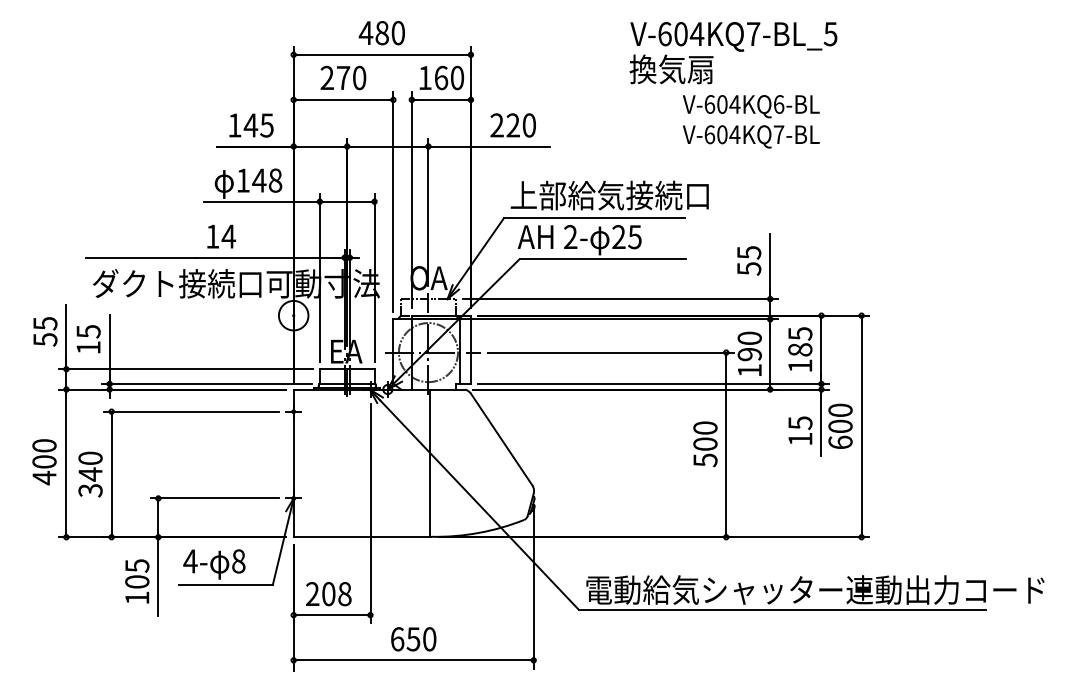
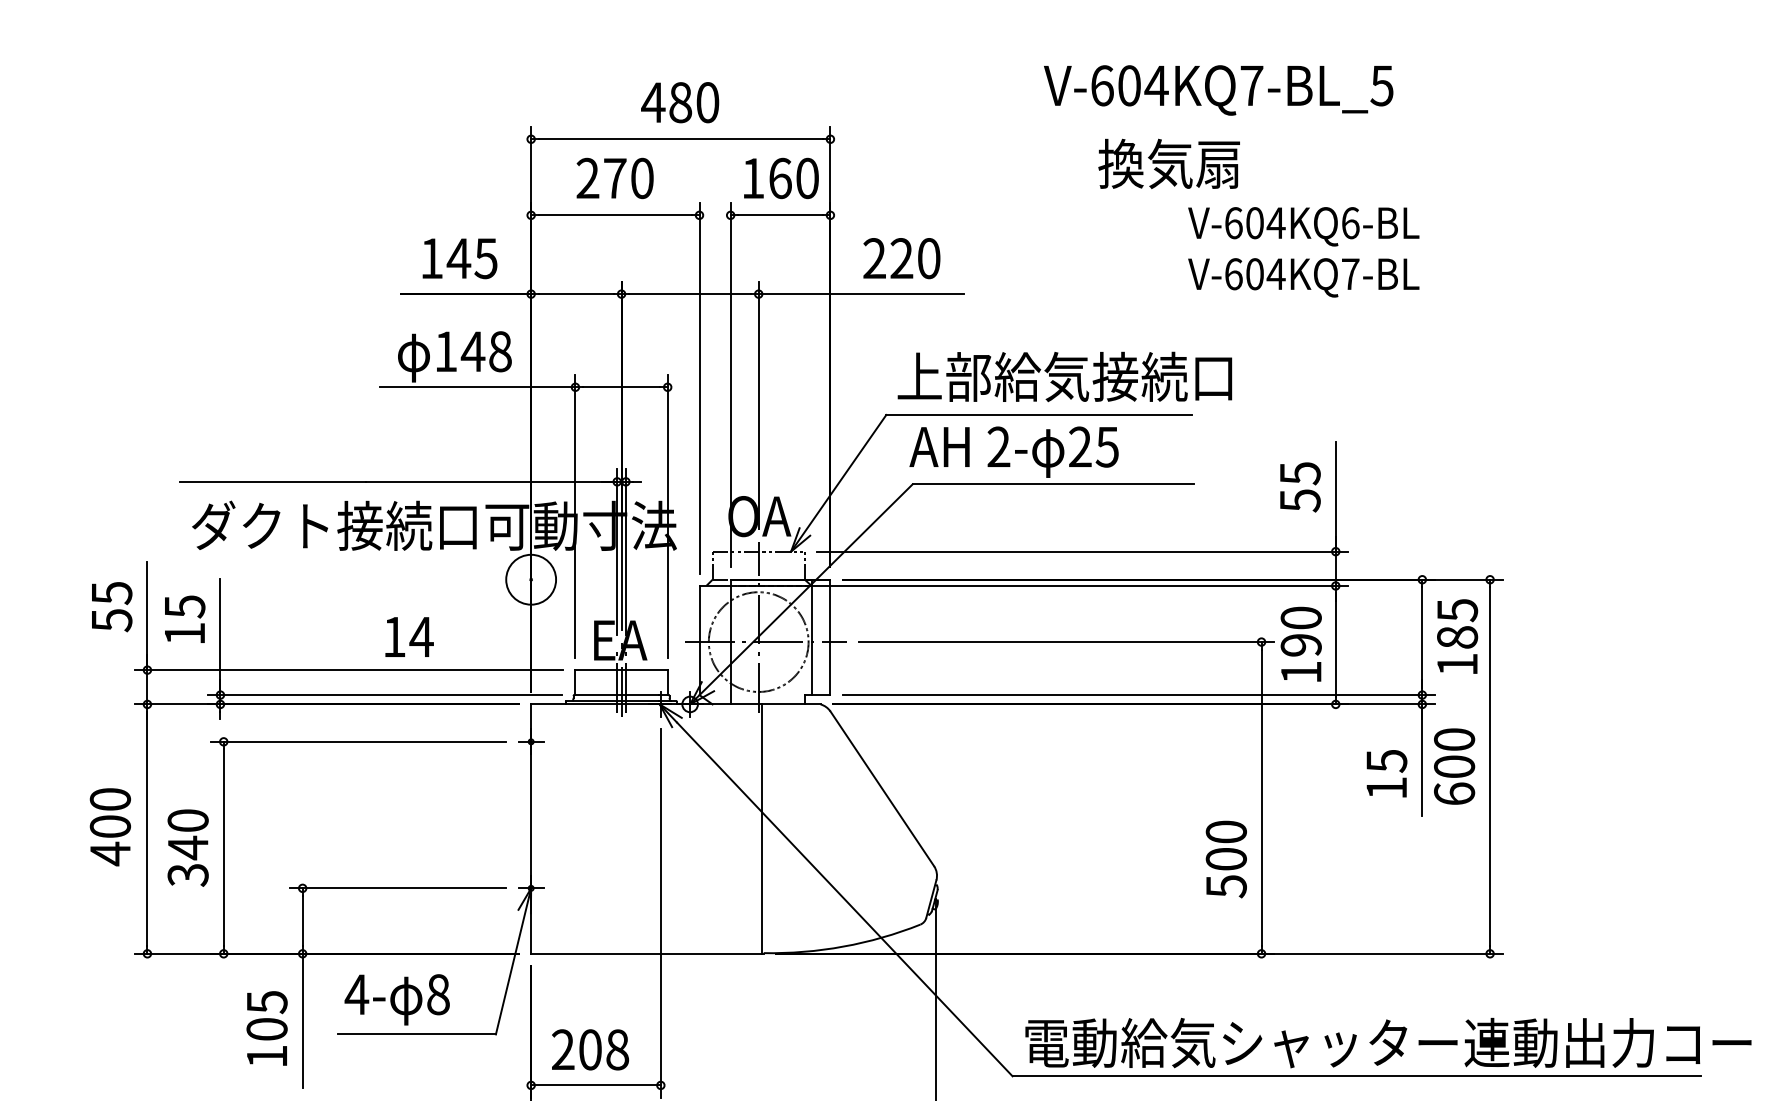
text: (733, 36) -> (1218, 89), moved
text: (221, 236) -> (409, 636), moved
text: (800, 349) -> (1457, 636), moved
text: (705, 444) -> (1226, 859), moved

